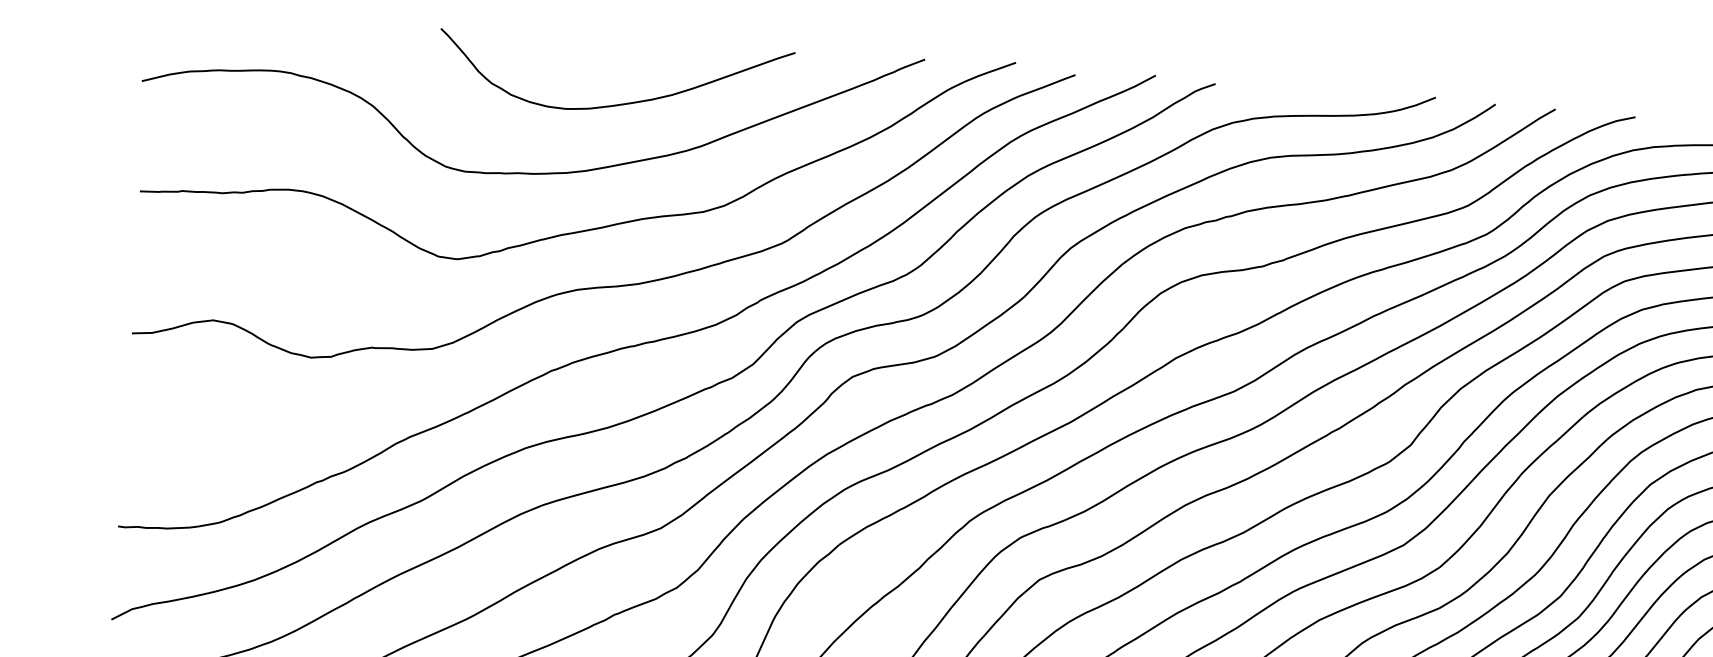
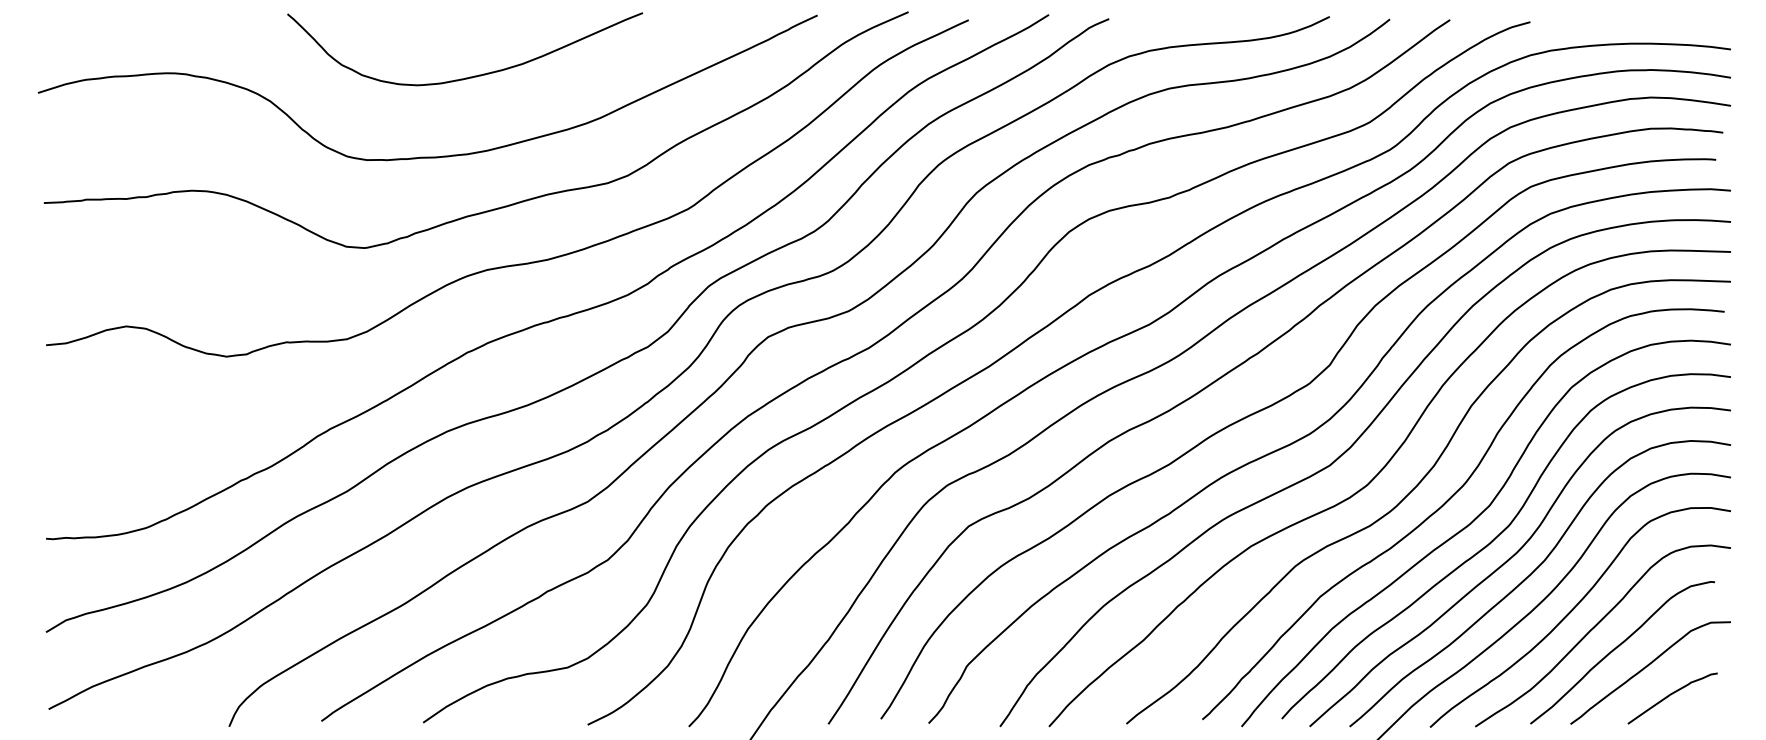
curve: (618, 103) -> (470, 76), moved

